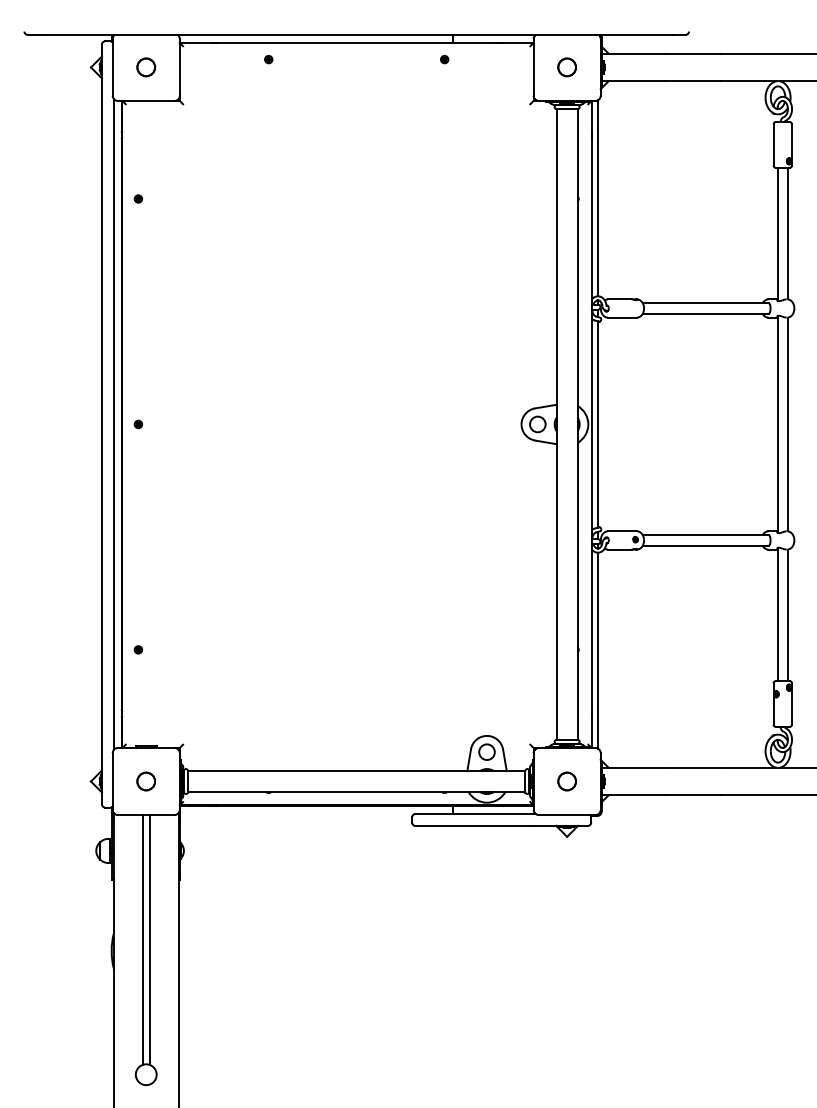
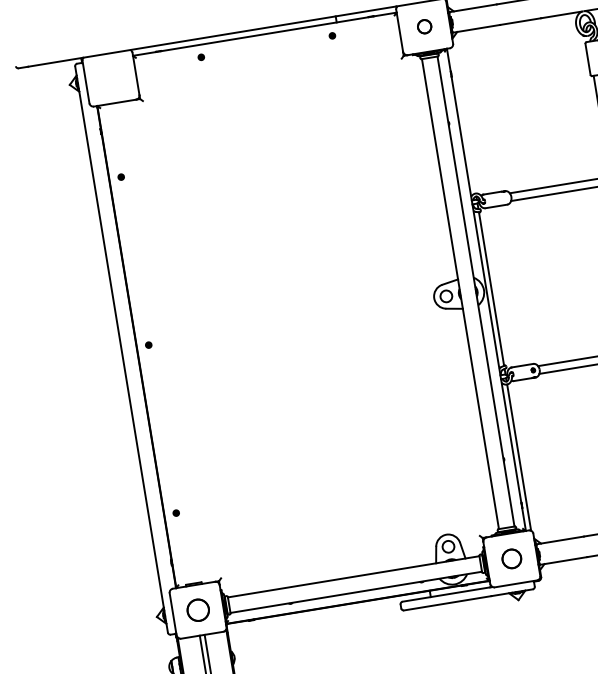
part: (145, 67) -> (110, 78), removed
line: (598, 198) -> (464, 120), removed
line: (113, 424) -> (130, 348), removed
part: (145, 781) -> (197, 610), size x1.6
part: (566, 781) -> (511, 558), size x1.4

